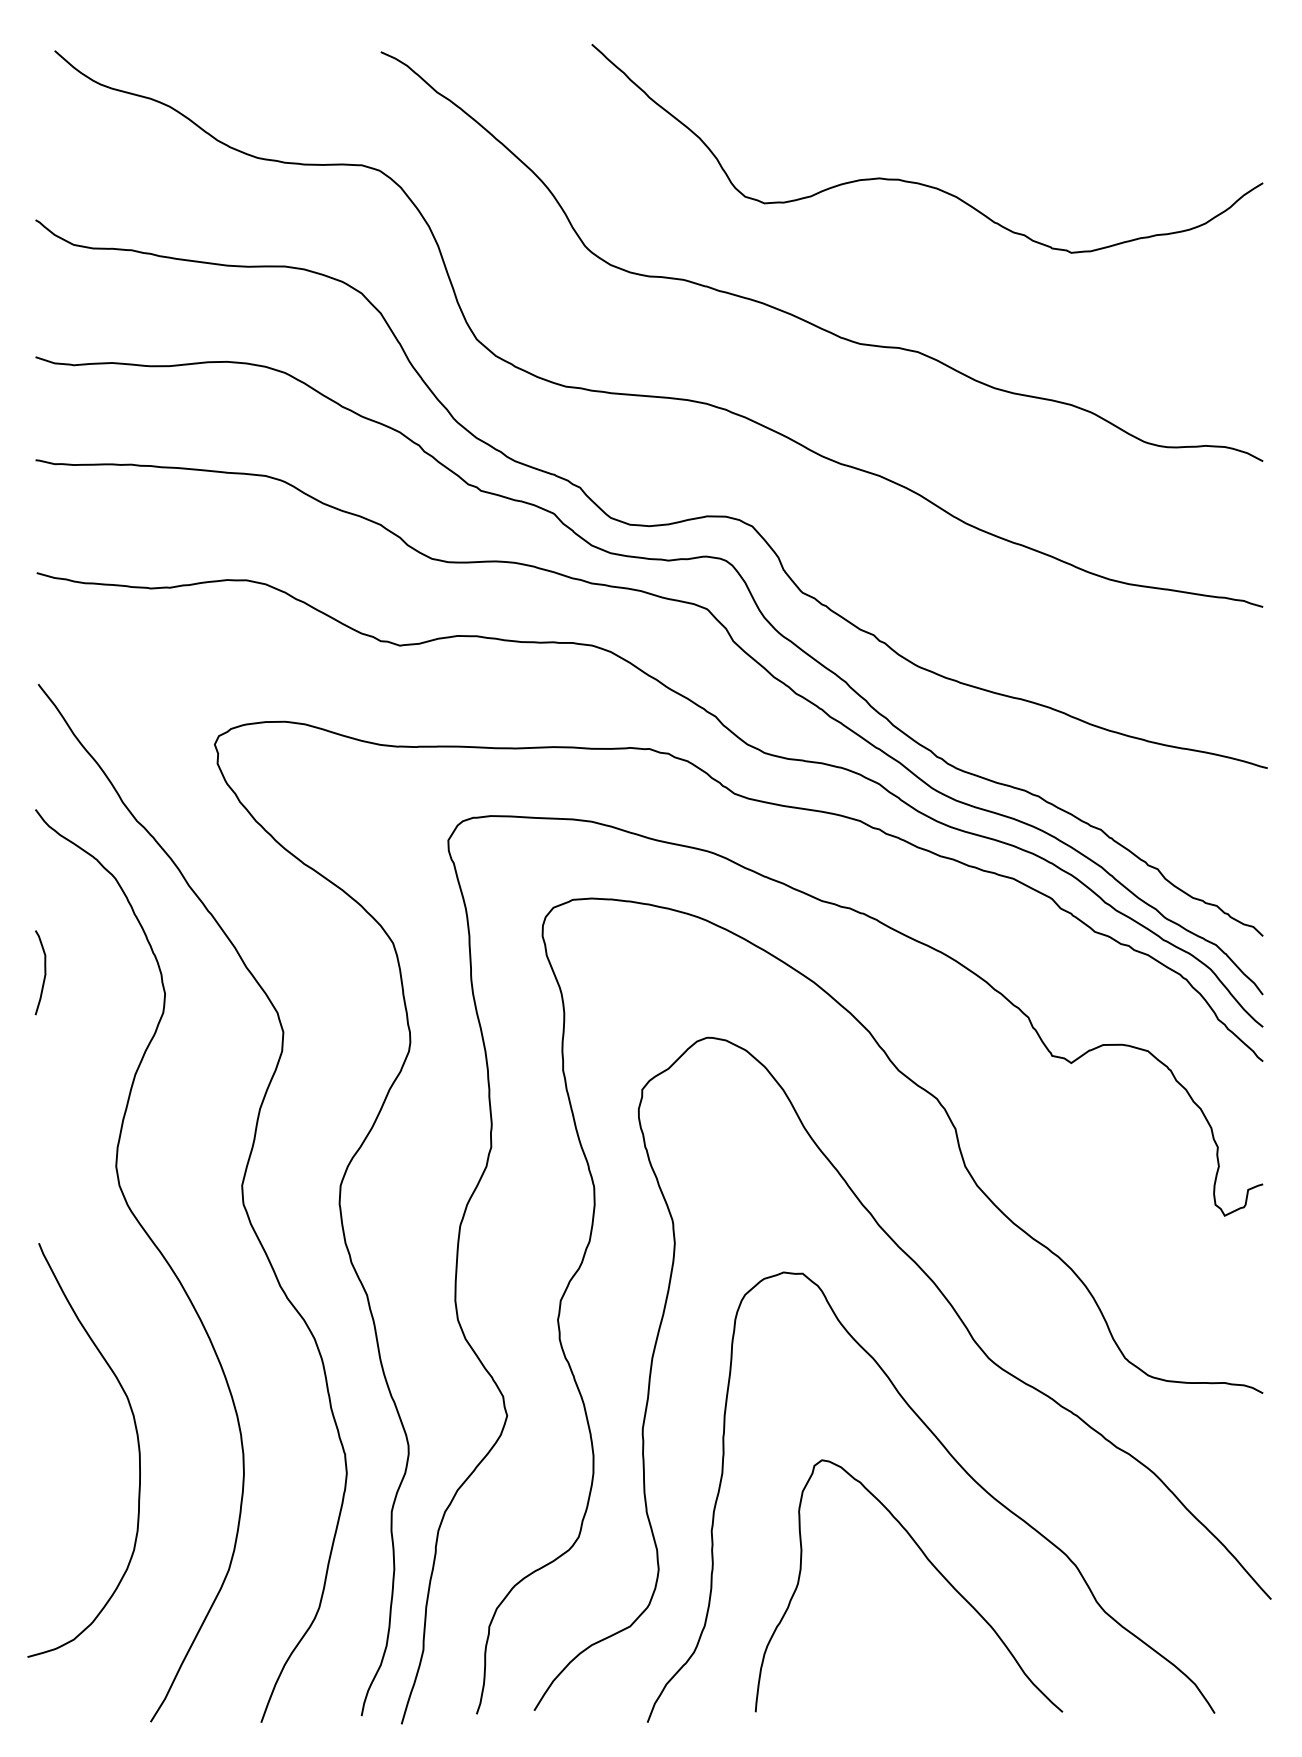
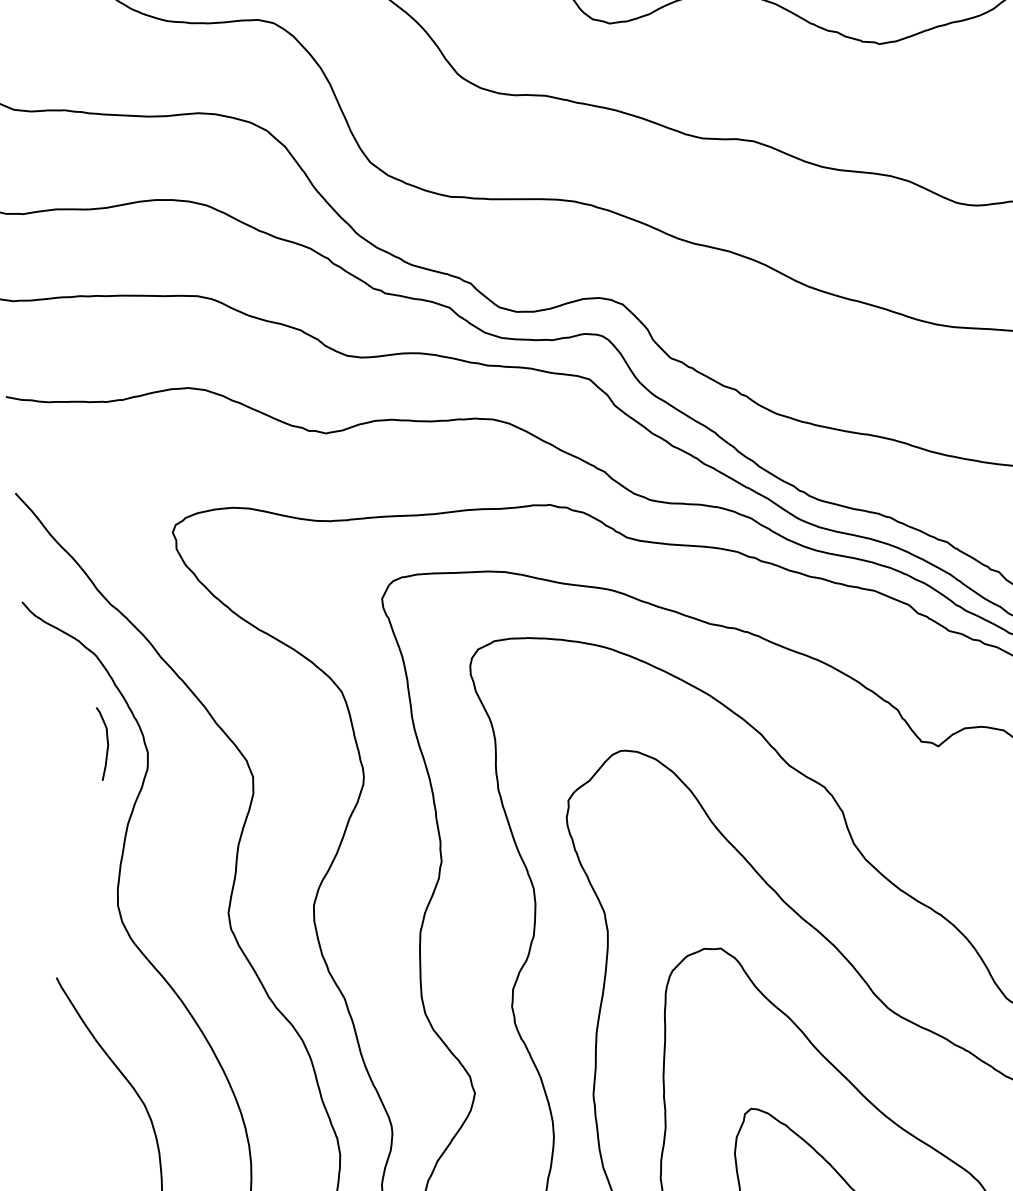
curve: (44, 972) -> (107, 743), moved

